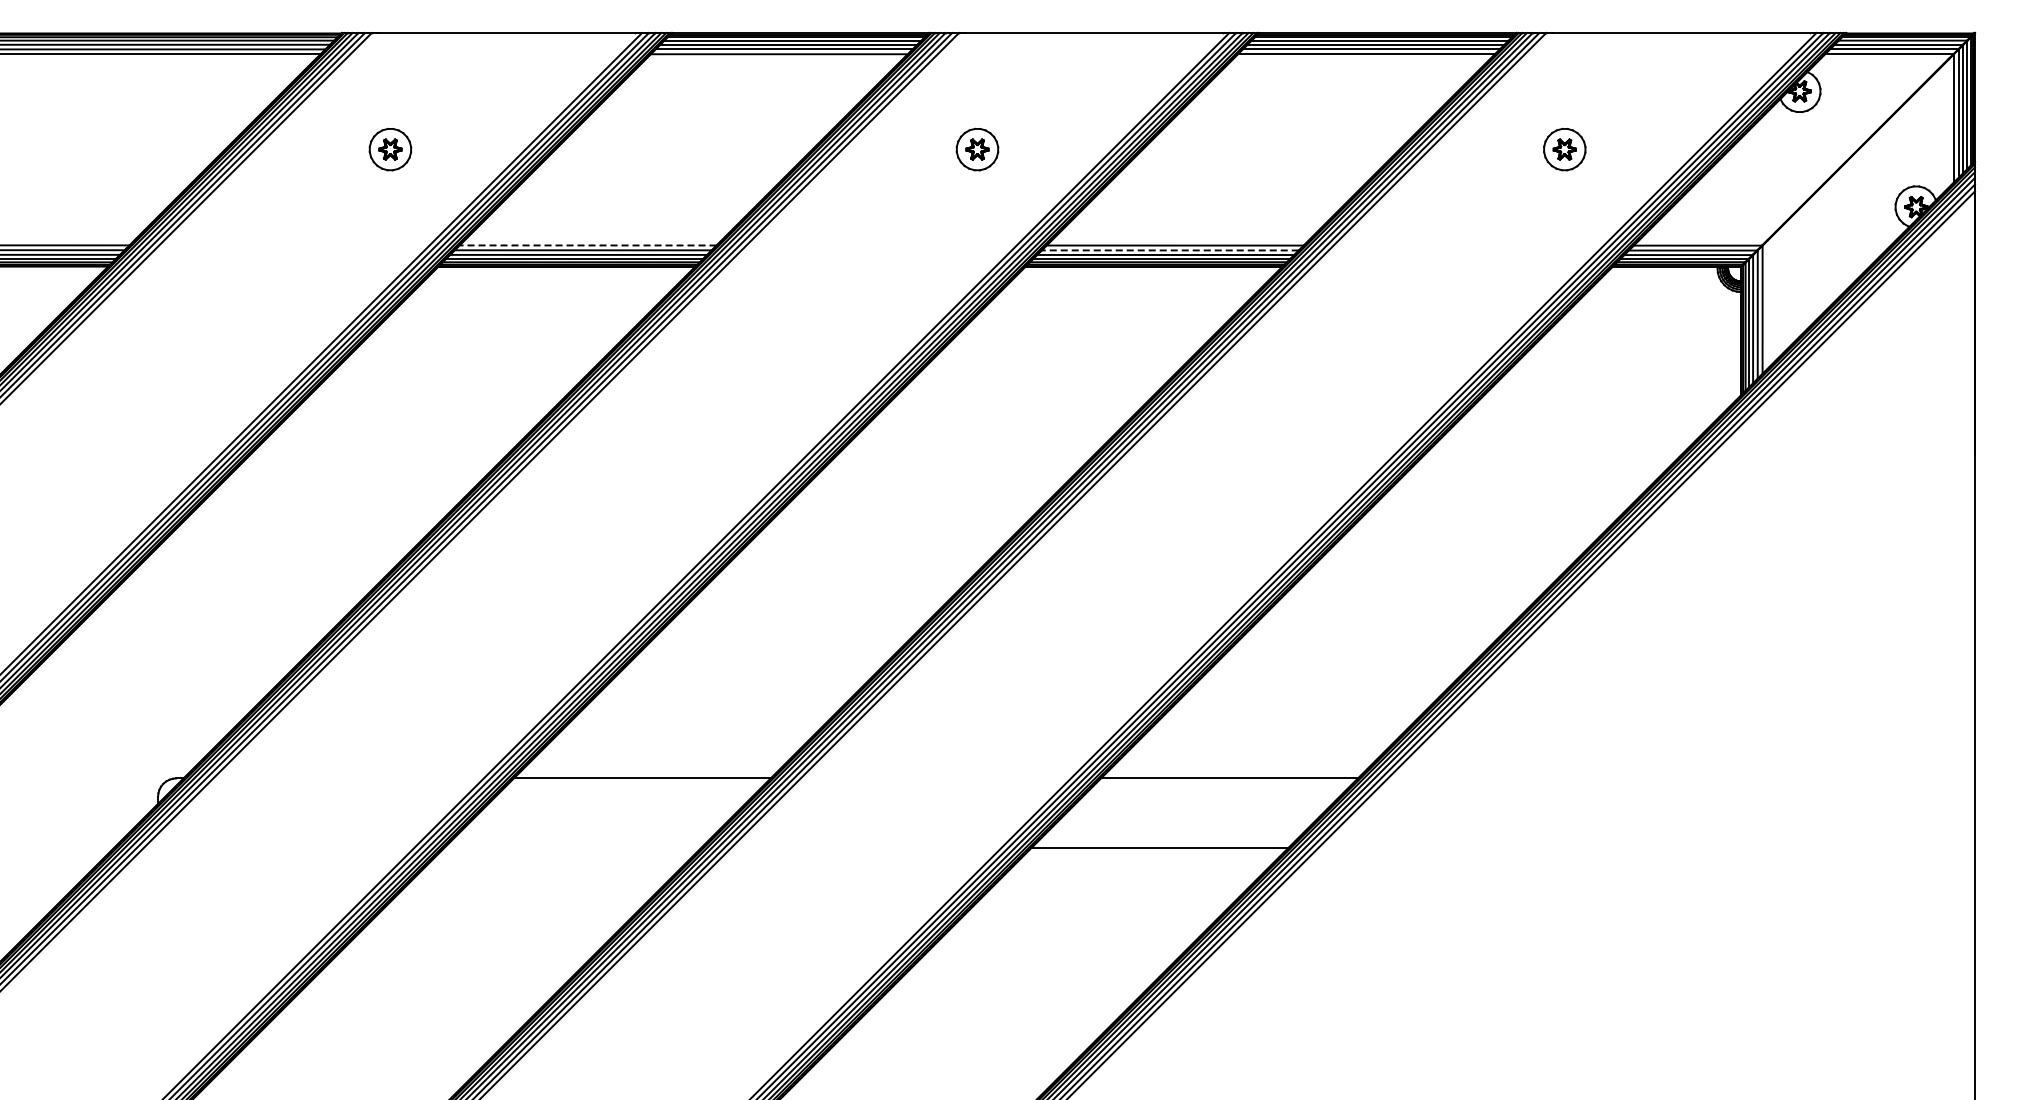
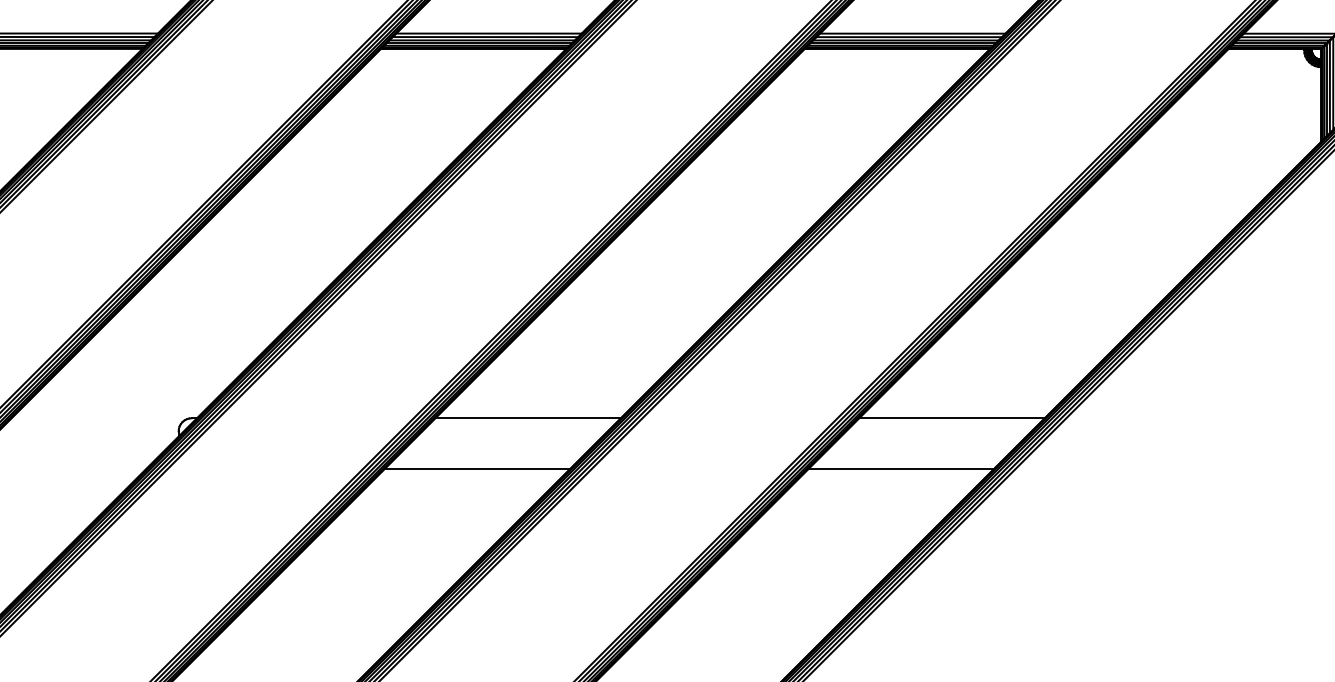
line: (587, 245) -> (488, 33), dashed -> solid
line: (1169, 250) -> (908, 37), dashed -> solid
line: (571, 848) -> (477, 468), added

